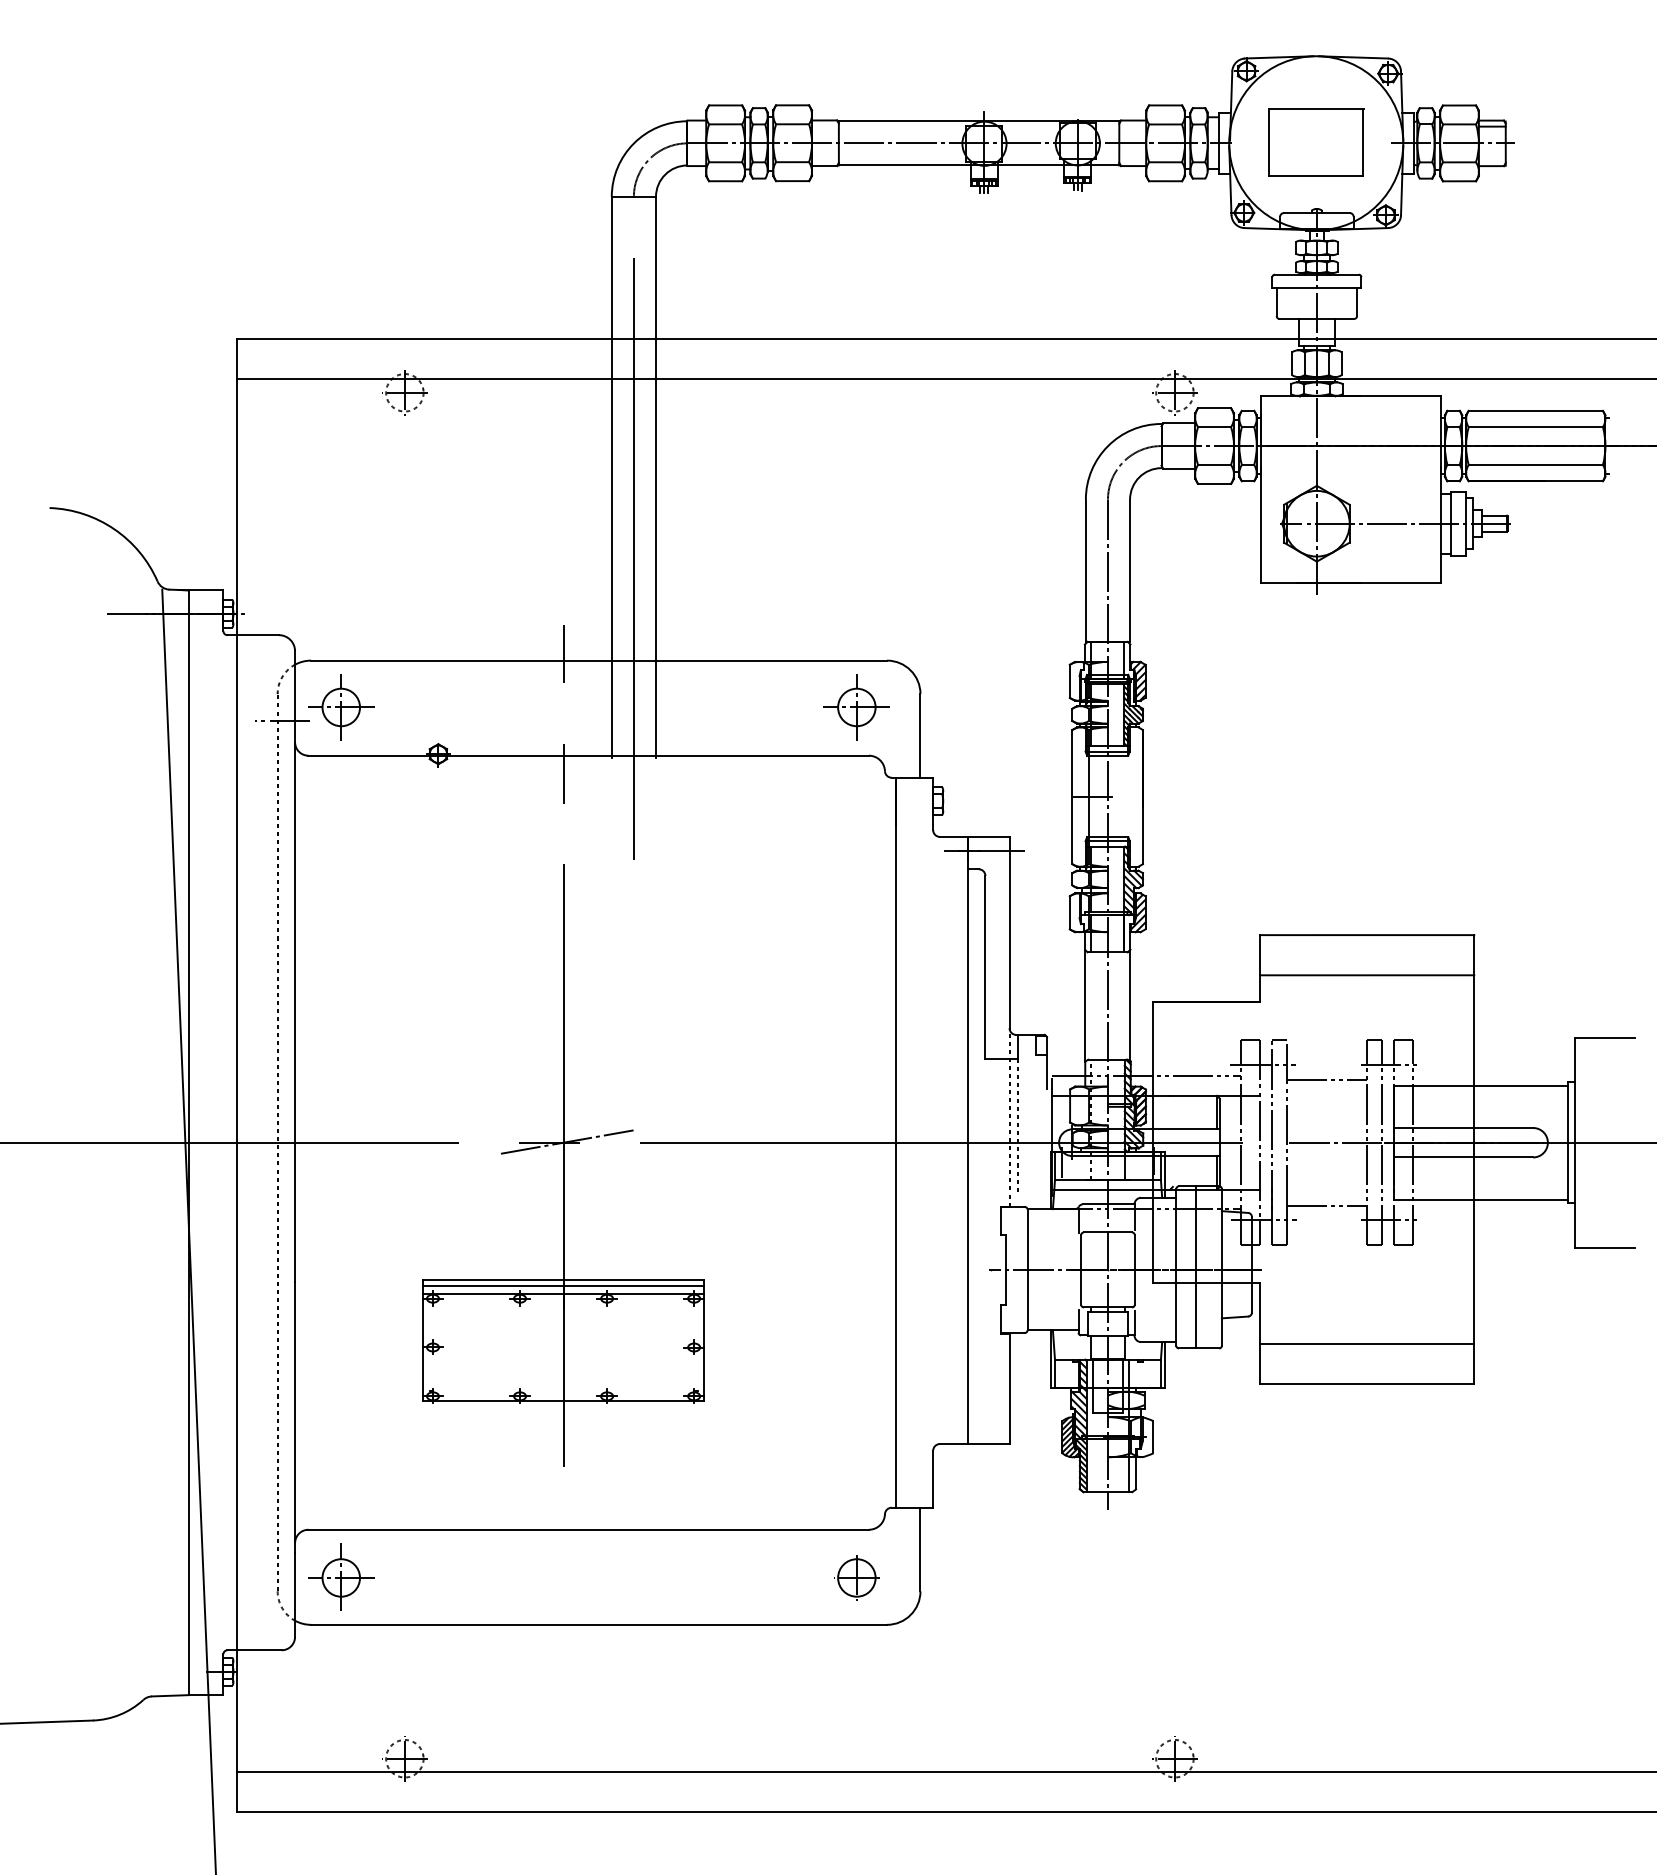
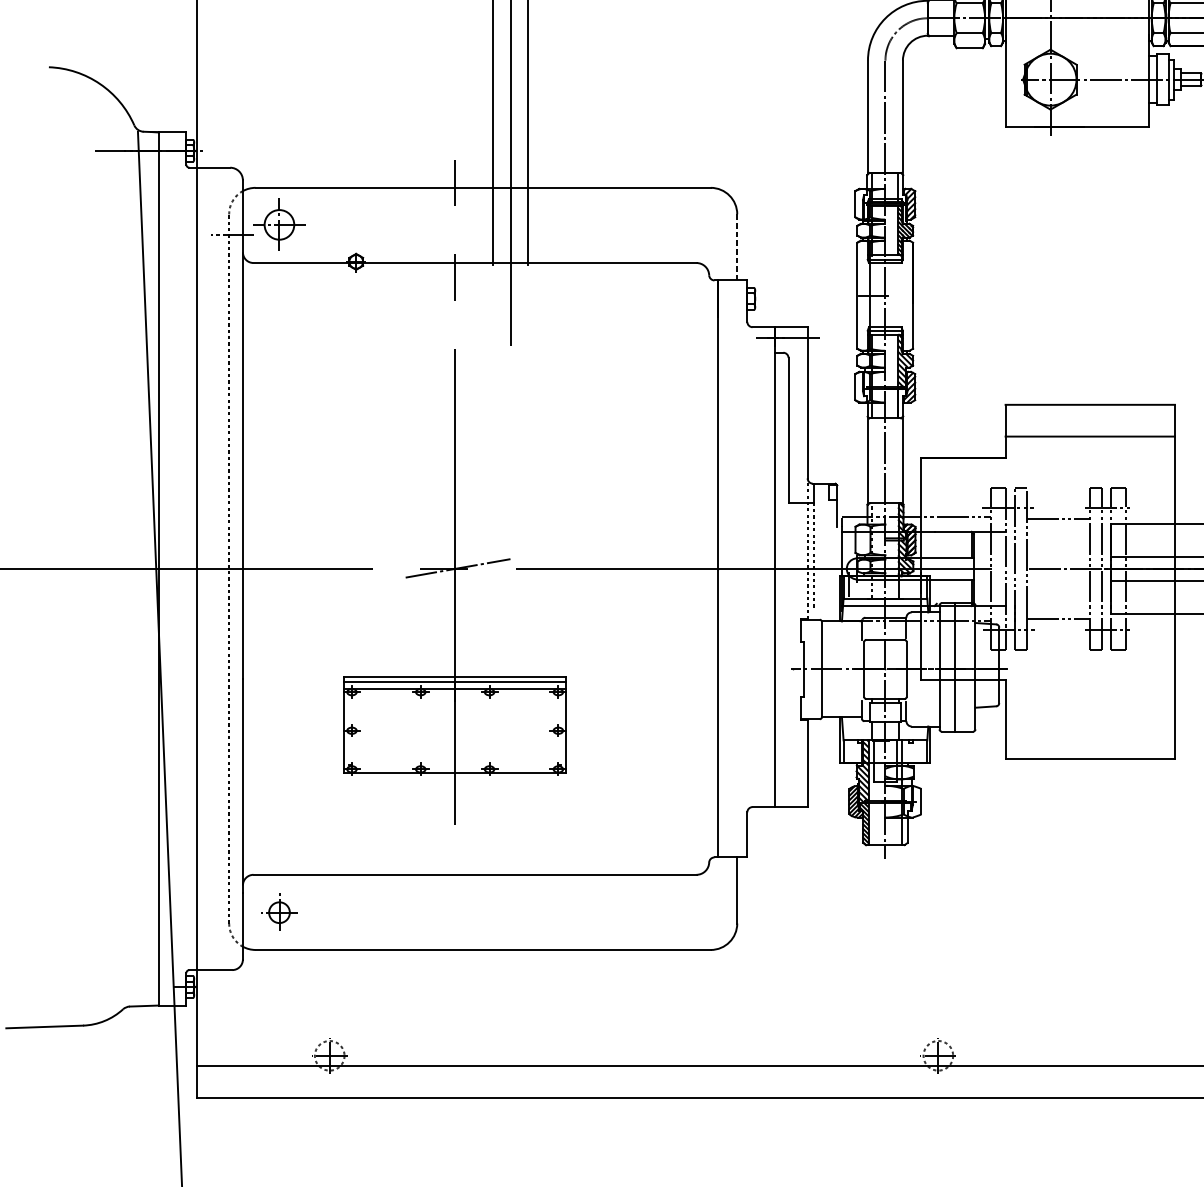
part: (856, 707) -> (686, 224), removed
line: (920, 735) -> (737, 247), solid -> dashed
line: (1366, 1343) -> (1089, 727), removed
part: (341, 1576) -> (279, 911), size x0.7
part: (856, 1577) -> (686, 912), removed

